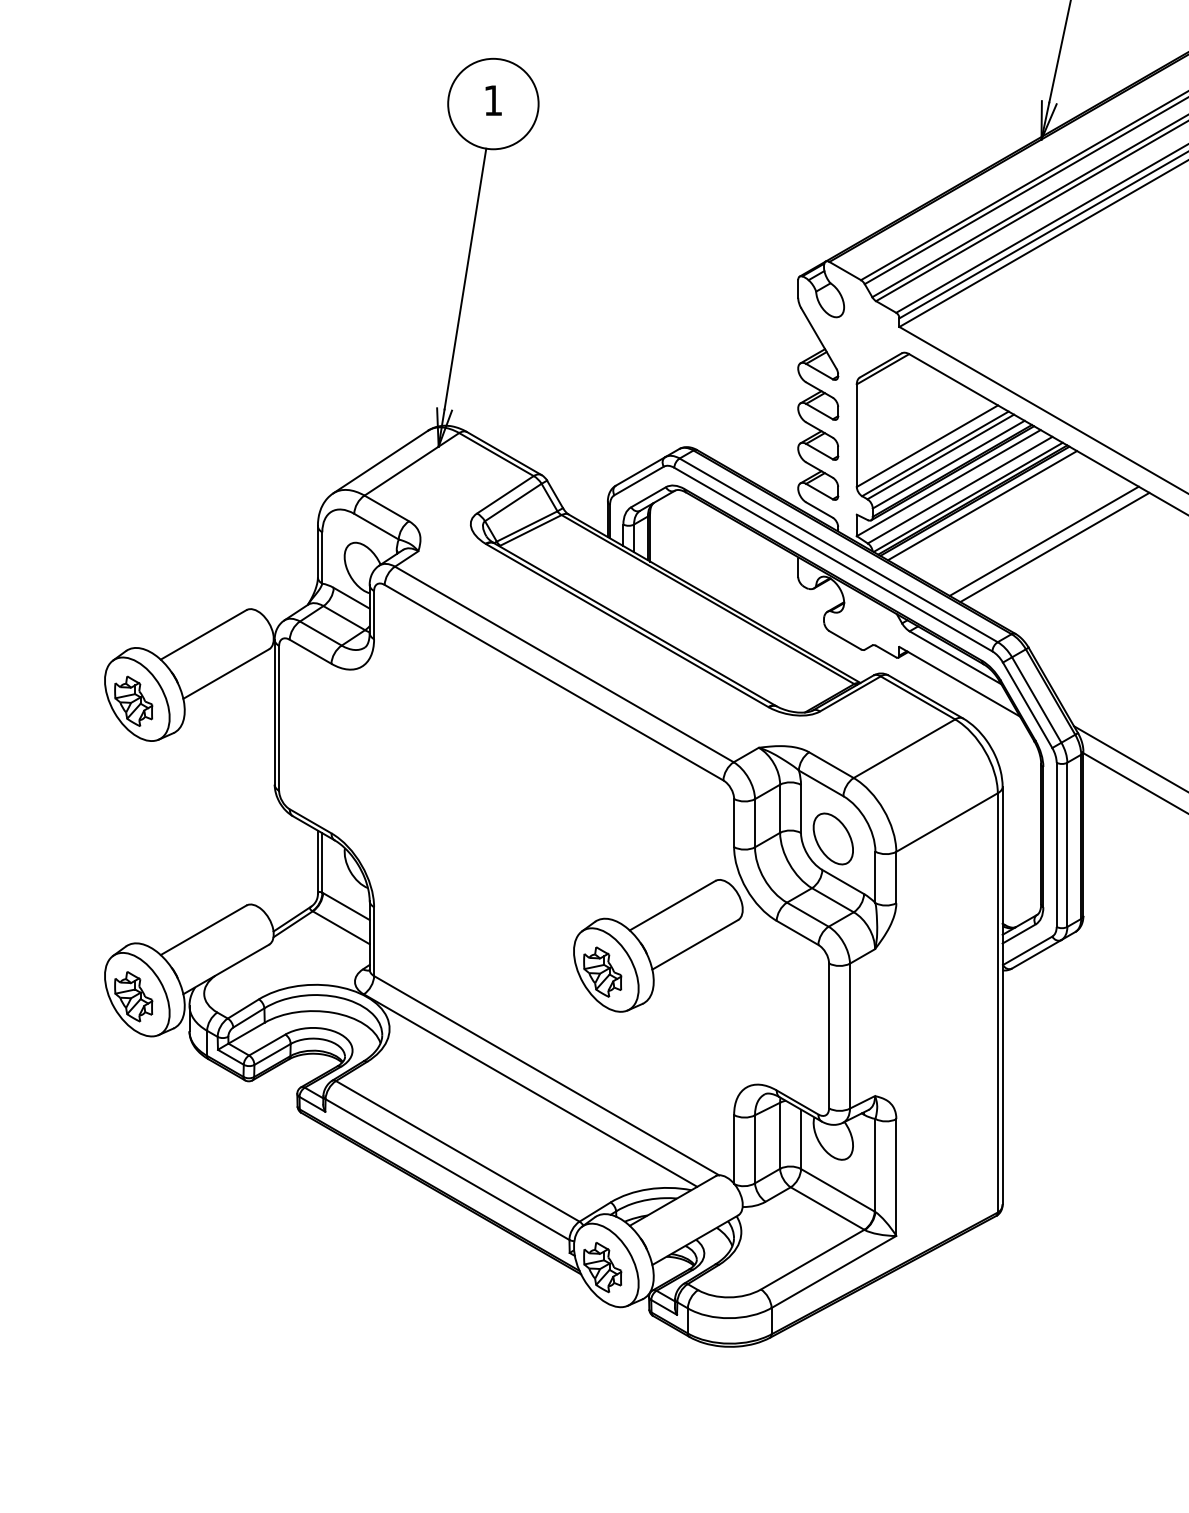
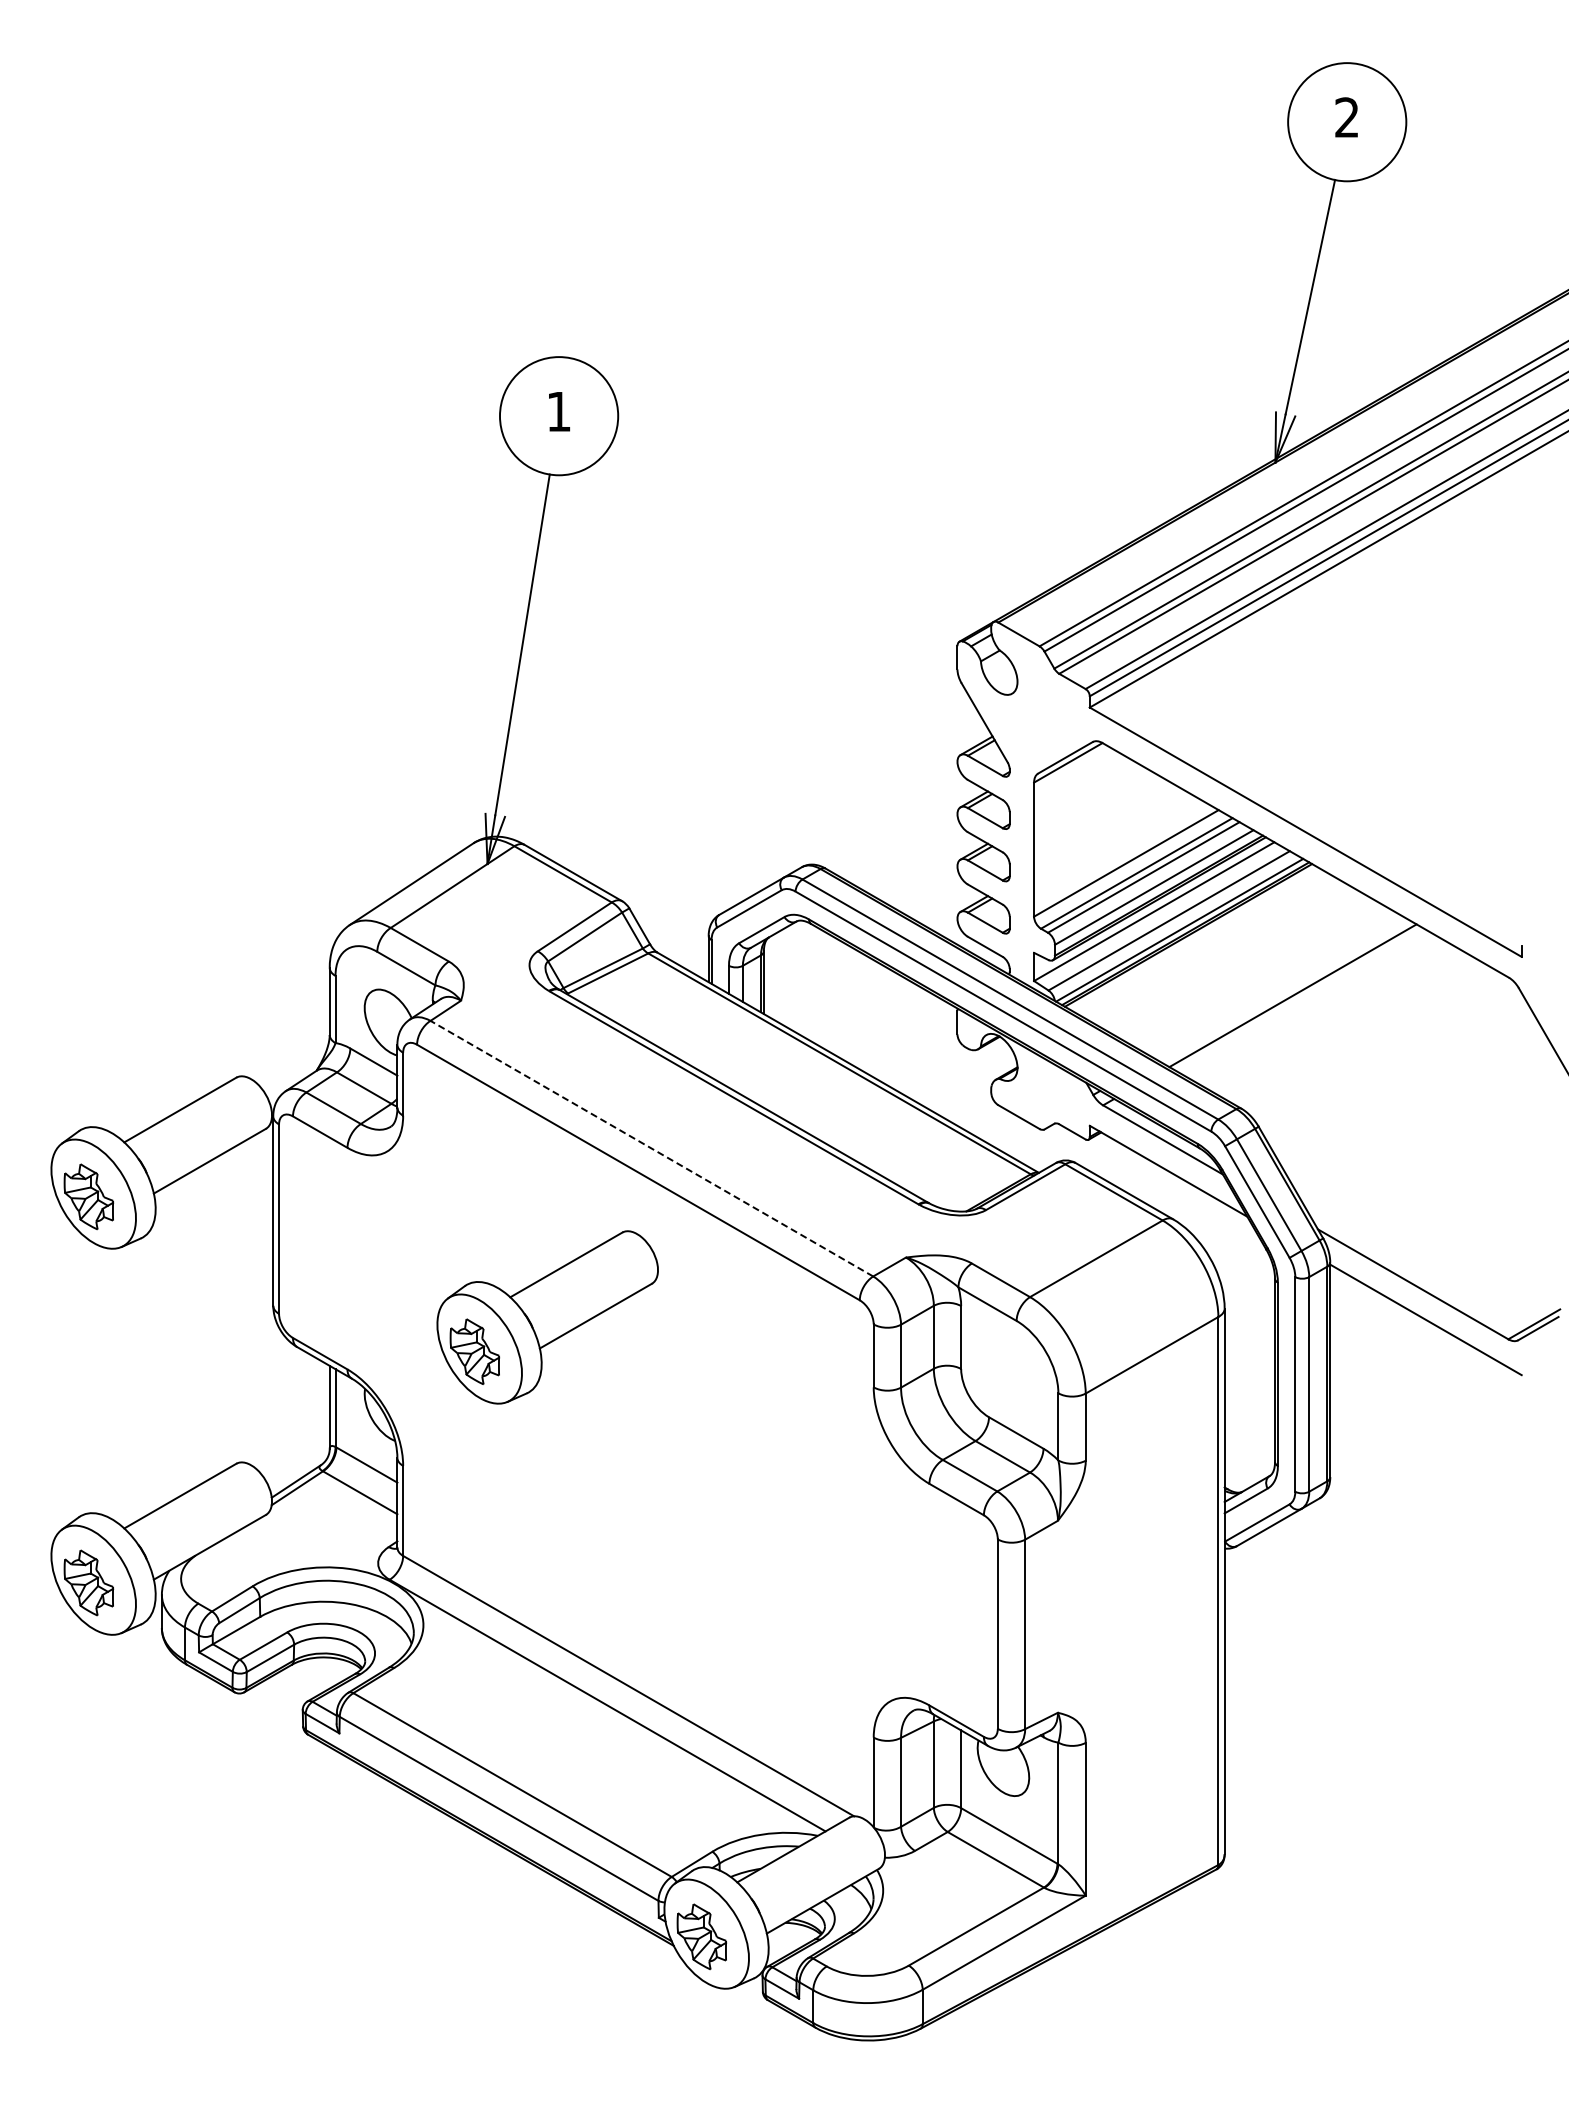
line: (981, 505) -> (1197, 940), removed
line: (1043, 541) -> (1278, 987), removed
line: (564, 664) -> (651, 1148), solid -> dashed
part: (832, 838) -> (1002, 1376), removed
part: (658, 945) -> (547, 1317), moved

